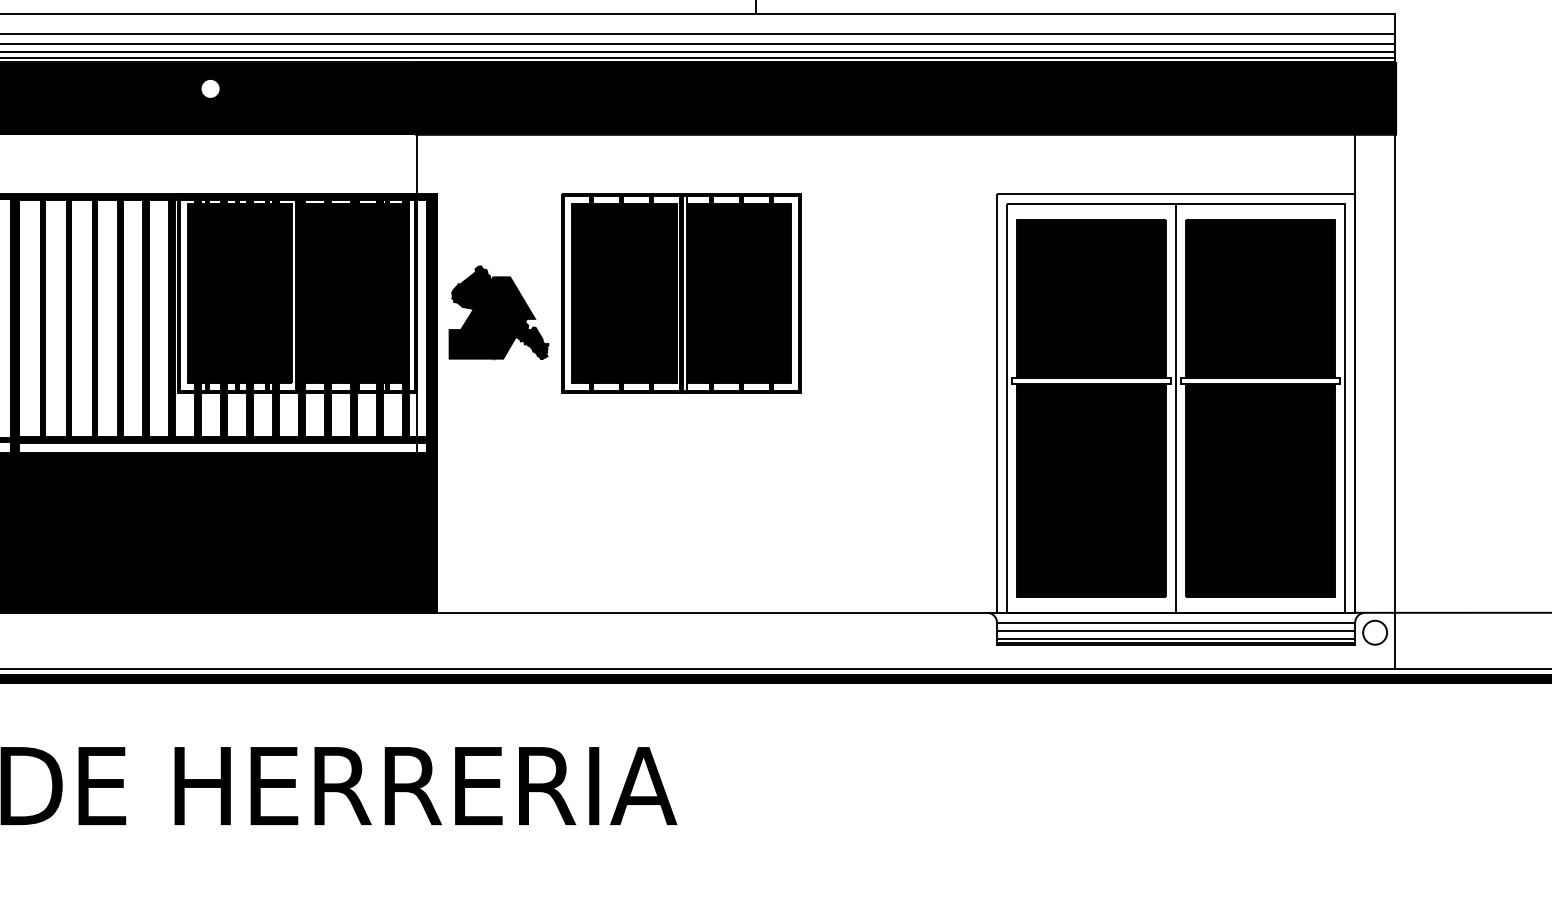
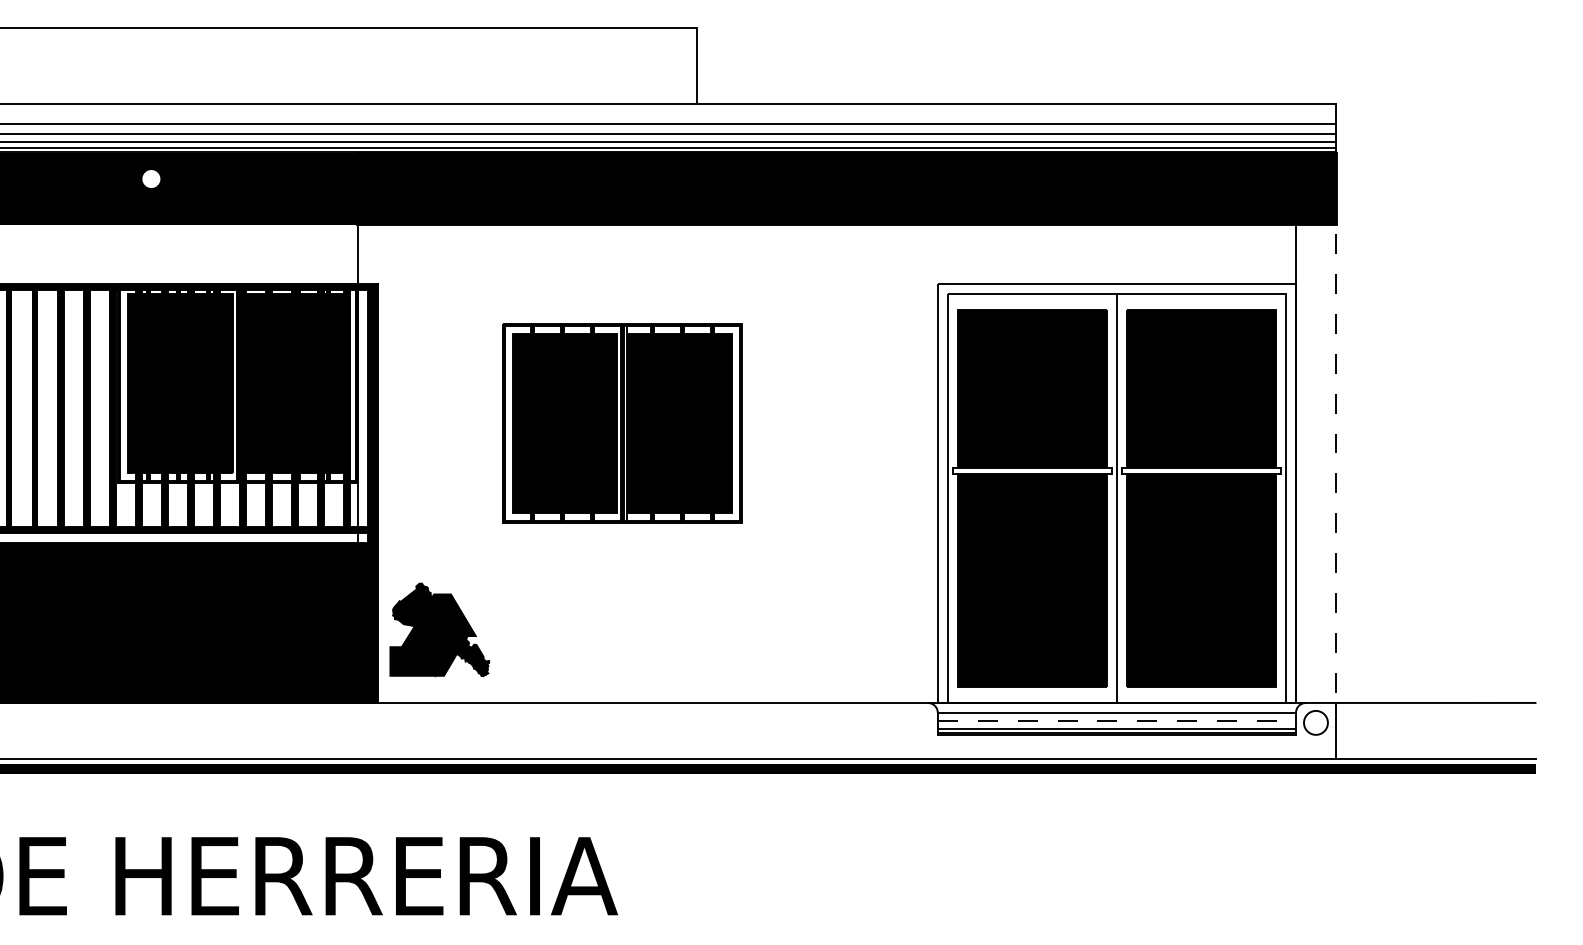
part: (681, 293) -> (622, 423), moved
part: (498, 312) -> (439, 629), moved
line: (1394, 339) -> (1335, 429), solid -> dashed
line: (1176, 630) -> (1117, 720), solid -> dashed

